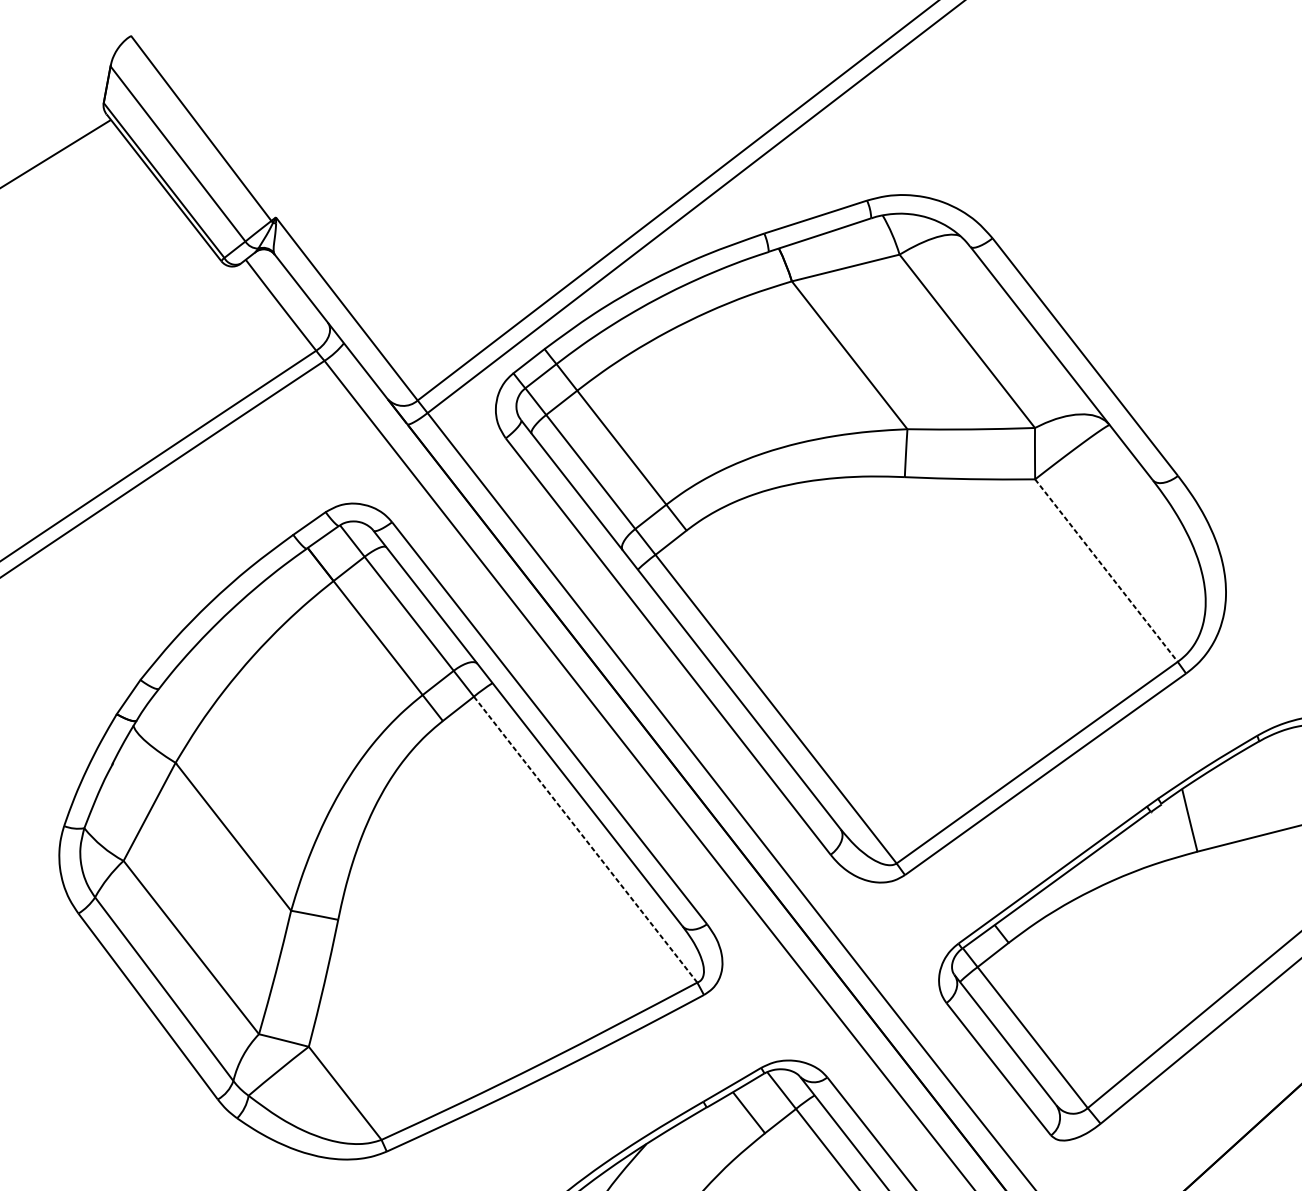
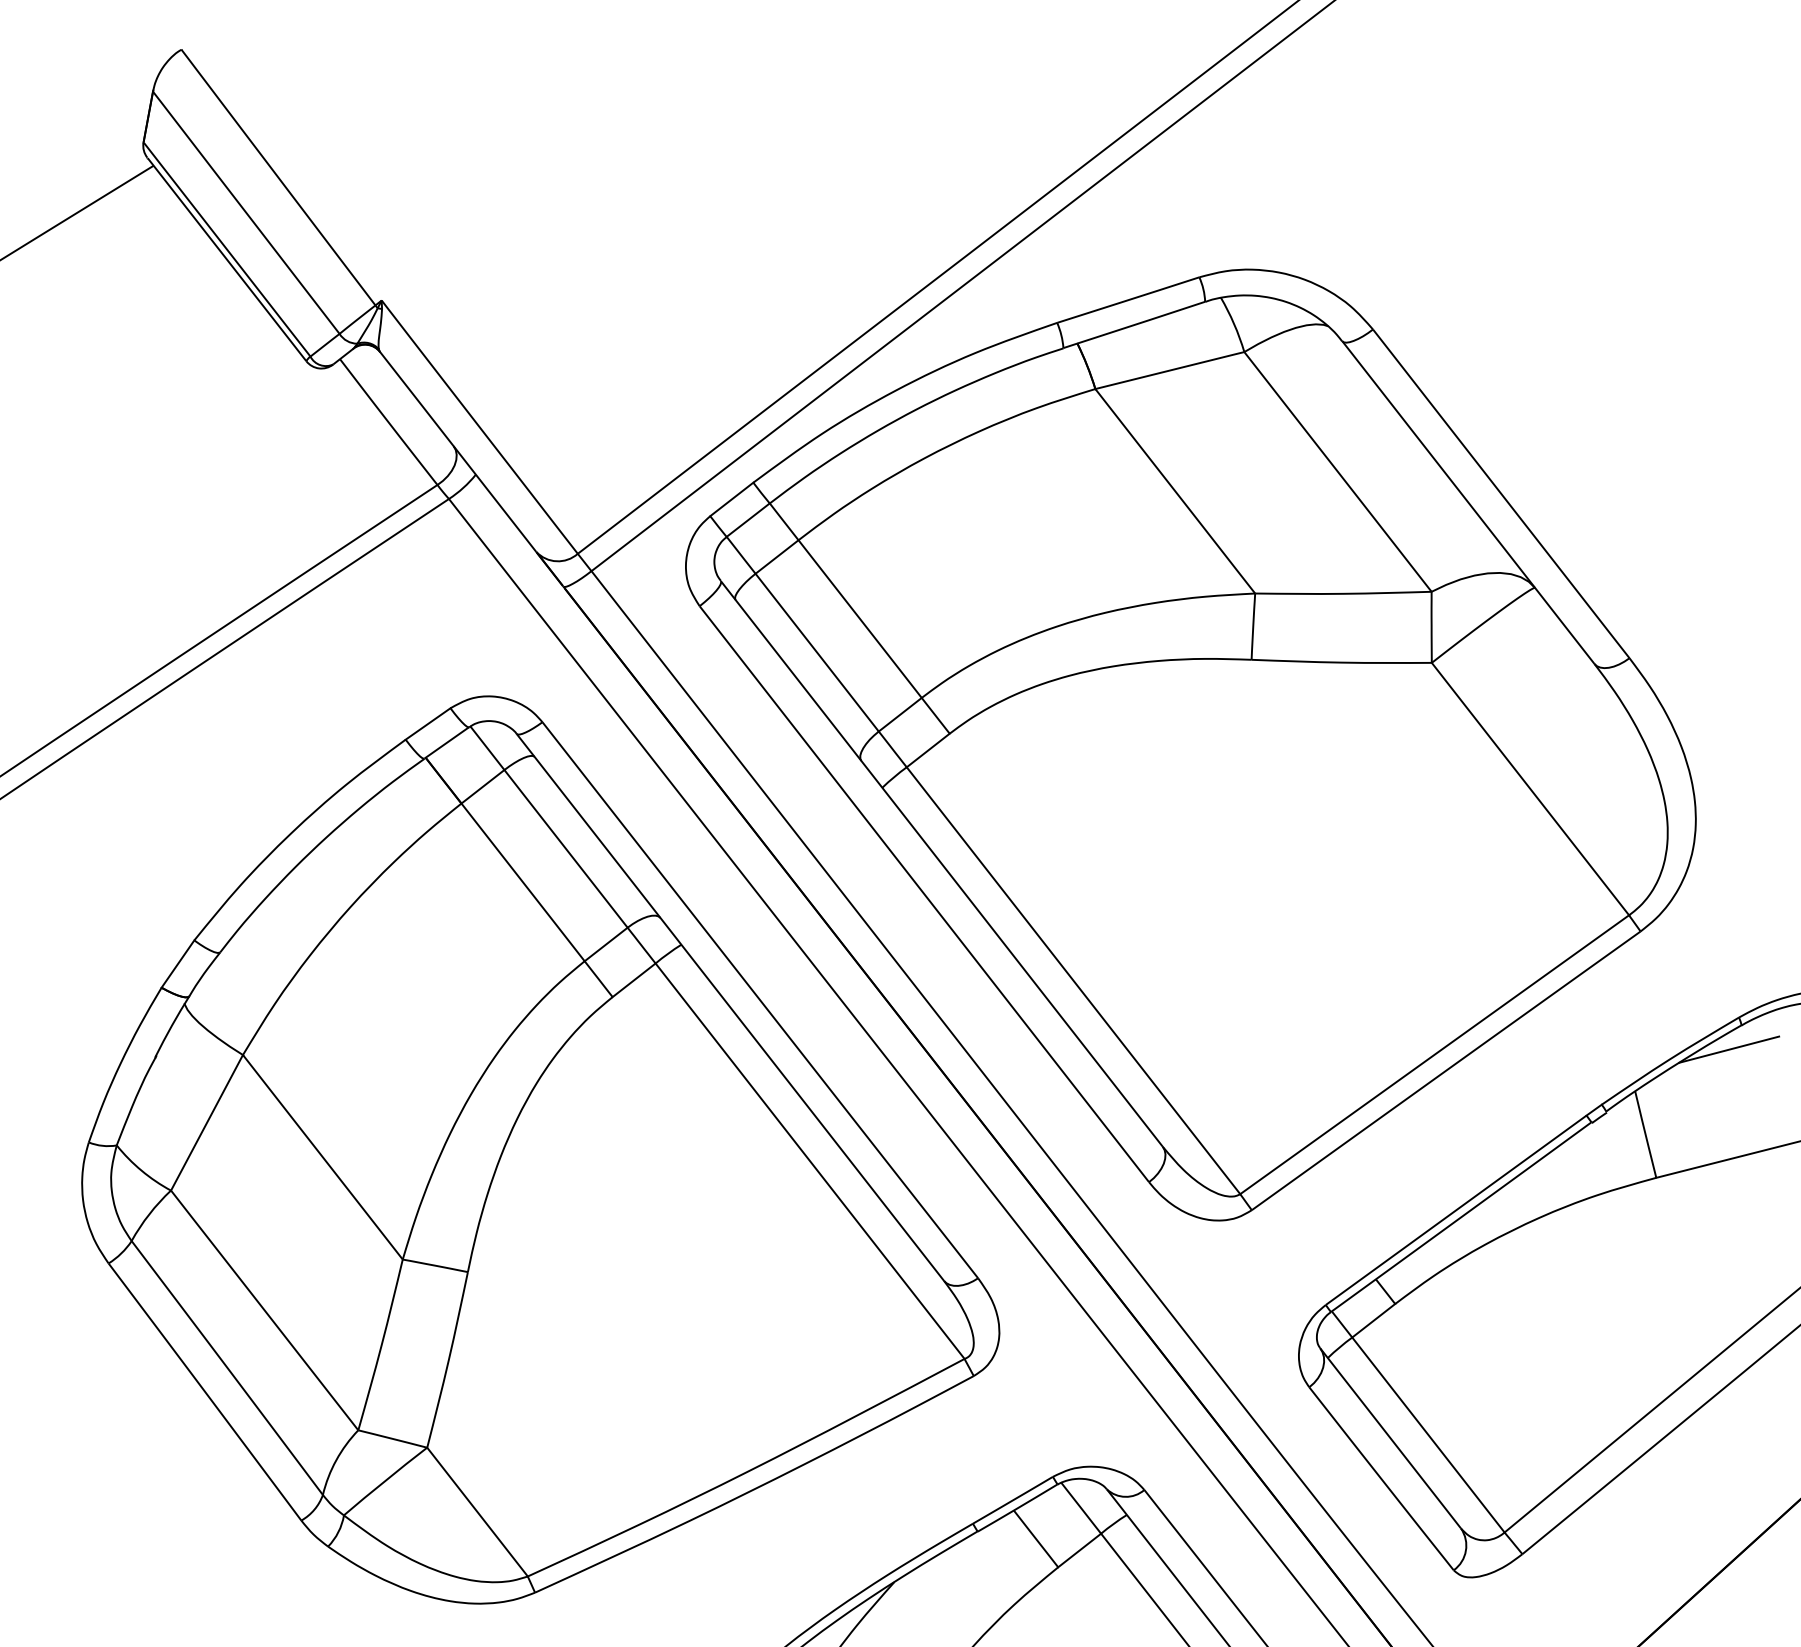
line: (1106, 570) -> (1530, 789), dashed -> solid
line: (1250, 758) -> (1729, 1049), added
line: (585, 839) -> (810, 1161), dashed -> solid

